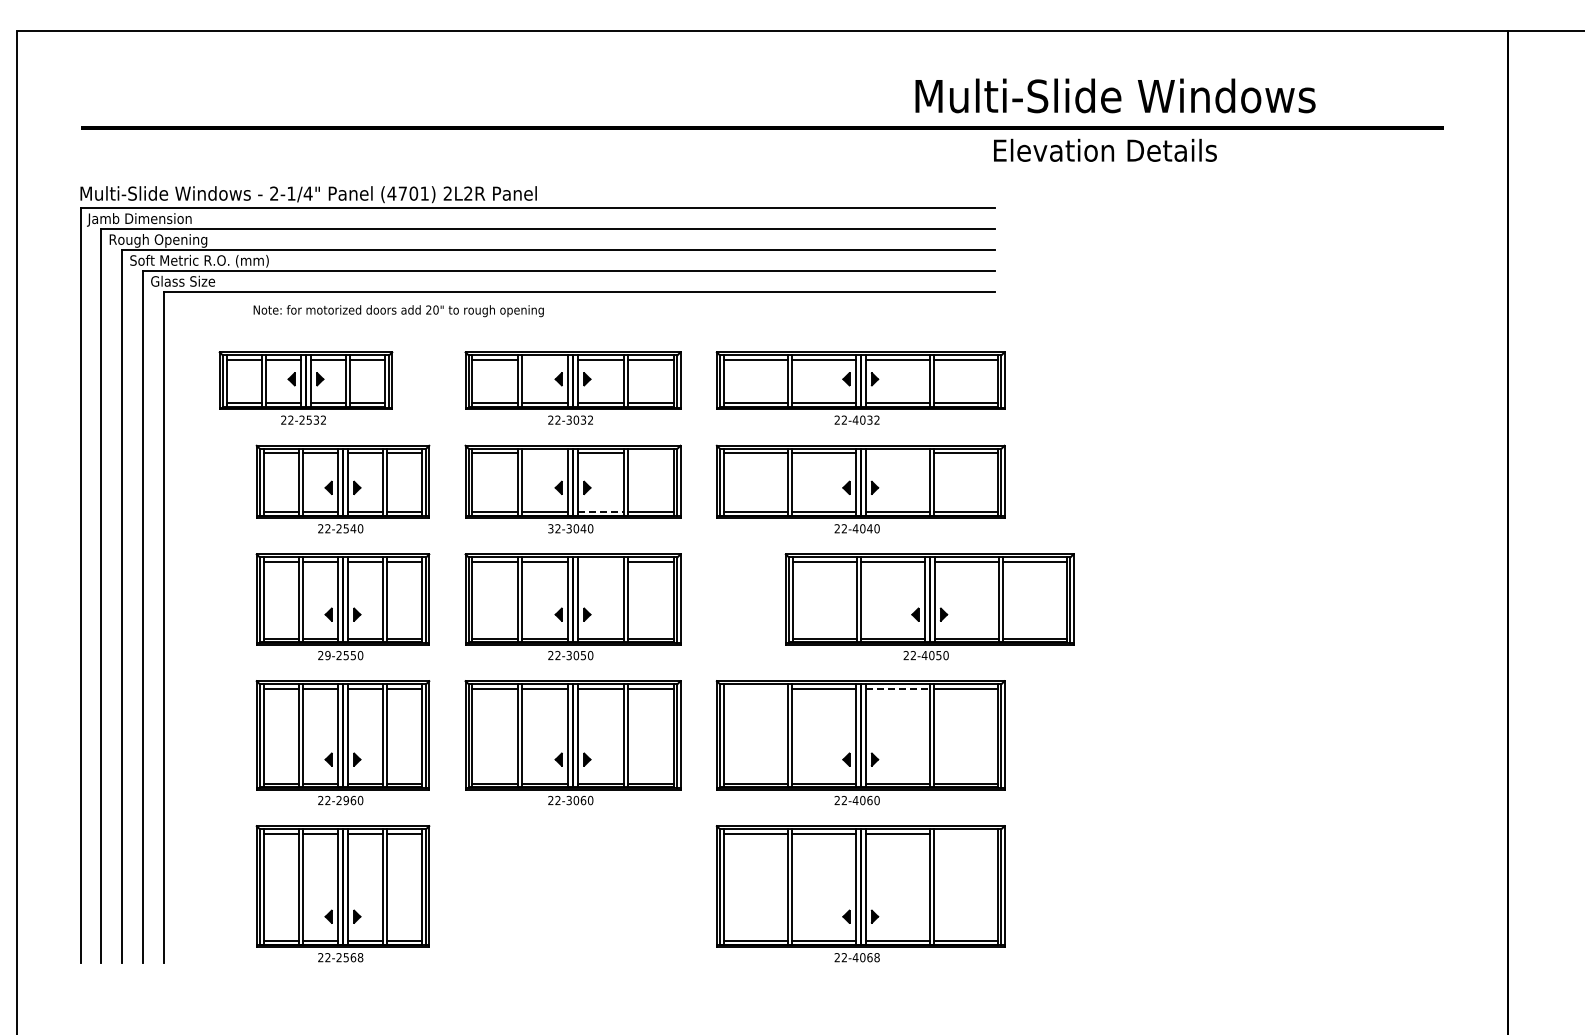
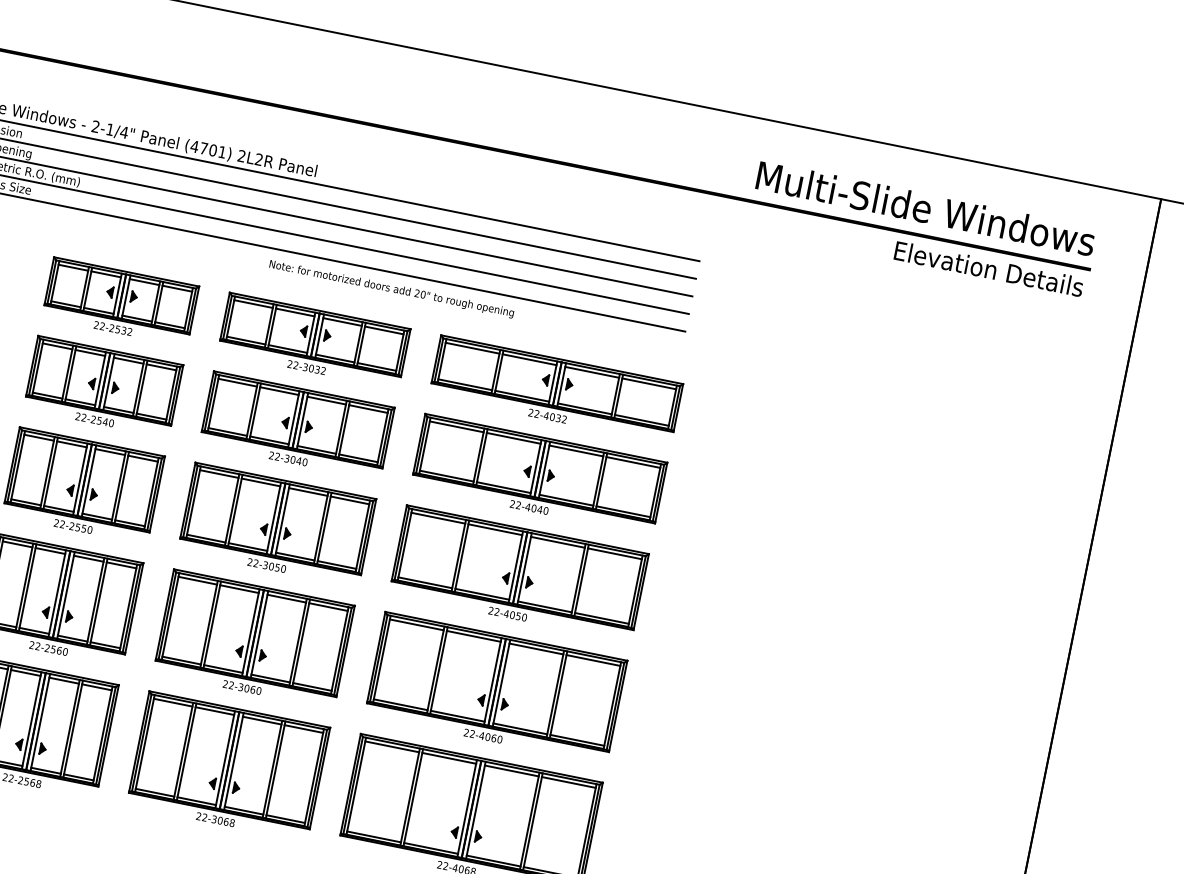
text: (1115, 95) -> (926, 208), moved
text: (1105, 149) -> (989, 268), moved
text: (398, 311) -> (391, 289), moved
line: (544, 359) -> (294, 312), added
part: (305, 387) -> (120, 301), moved
line: (544, 453) -> (279, 391), added
line: (650, 453) -> (368, 409), added
line: (897, 453) -> (575, 451), added
line: (601, 511) -> (317, 449), dashed -> solid
text: (550, 528) -> (271, 455), 32-3040 -> 22-3040
line: (601, 561) -> (308, 491), added
part: (929, 606) -> (518, 573), moved
text: (327, 655) -> (62, 524), 29-2550 -> 22-2550
line: (755, 688) -> (416, 624), added
line: (897, 688) -> (536, 648), dashed -> solid
text: (345, 799) -> (52, 648), 22-2960 -> 22-2560
line: (965, 833) -> (568, 782), added
part: (572, 893) -> (227, 766), added

